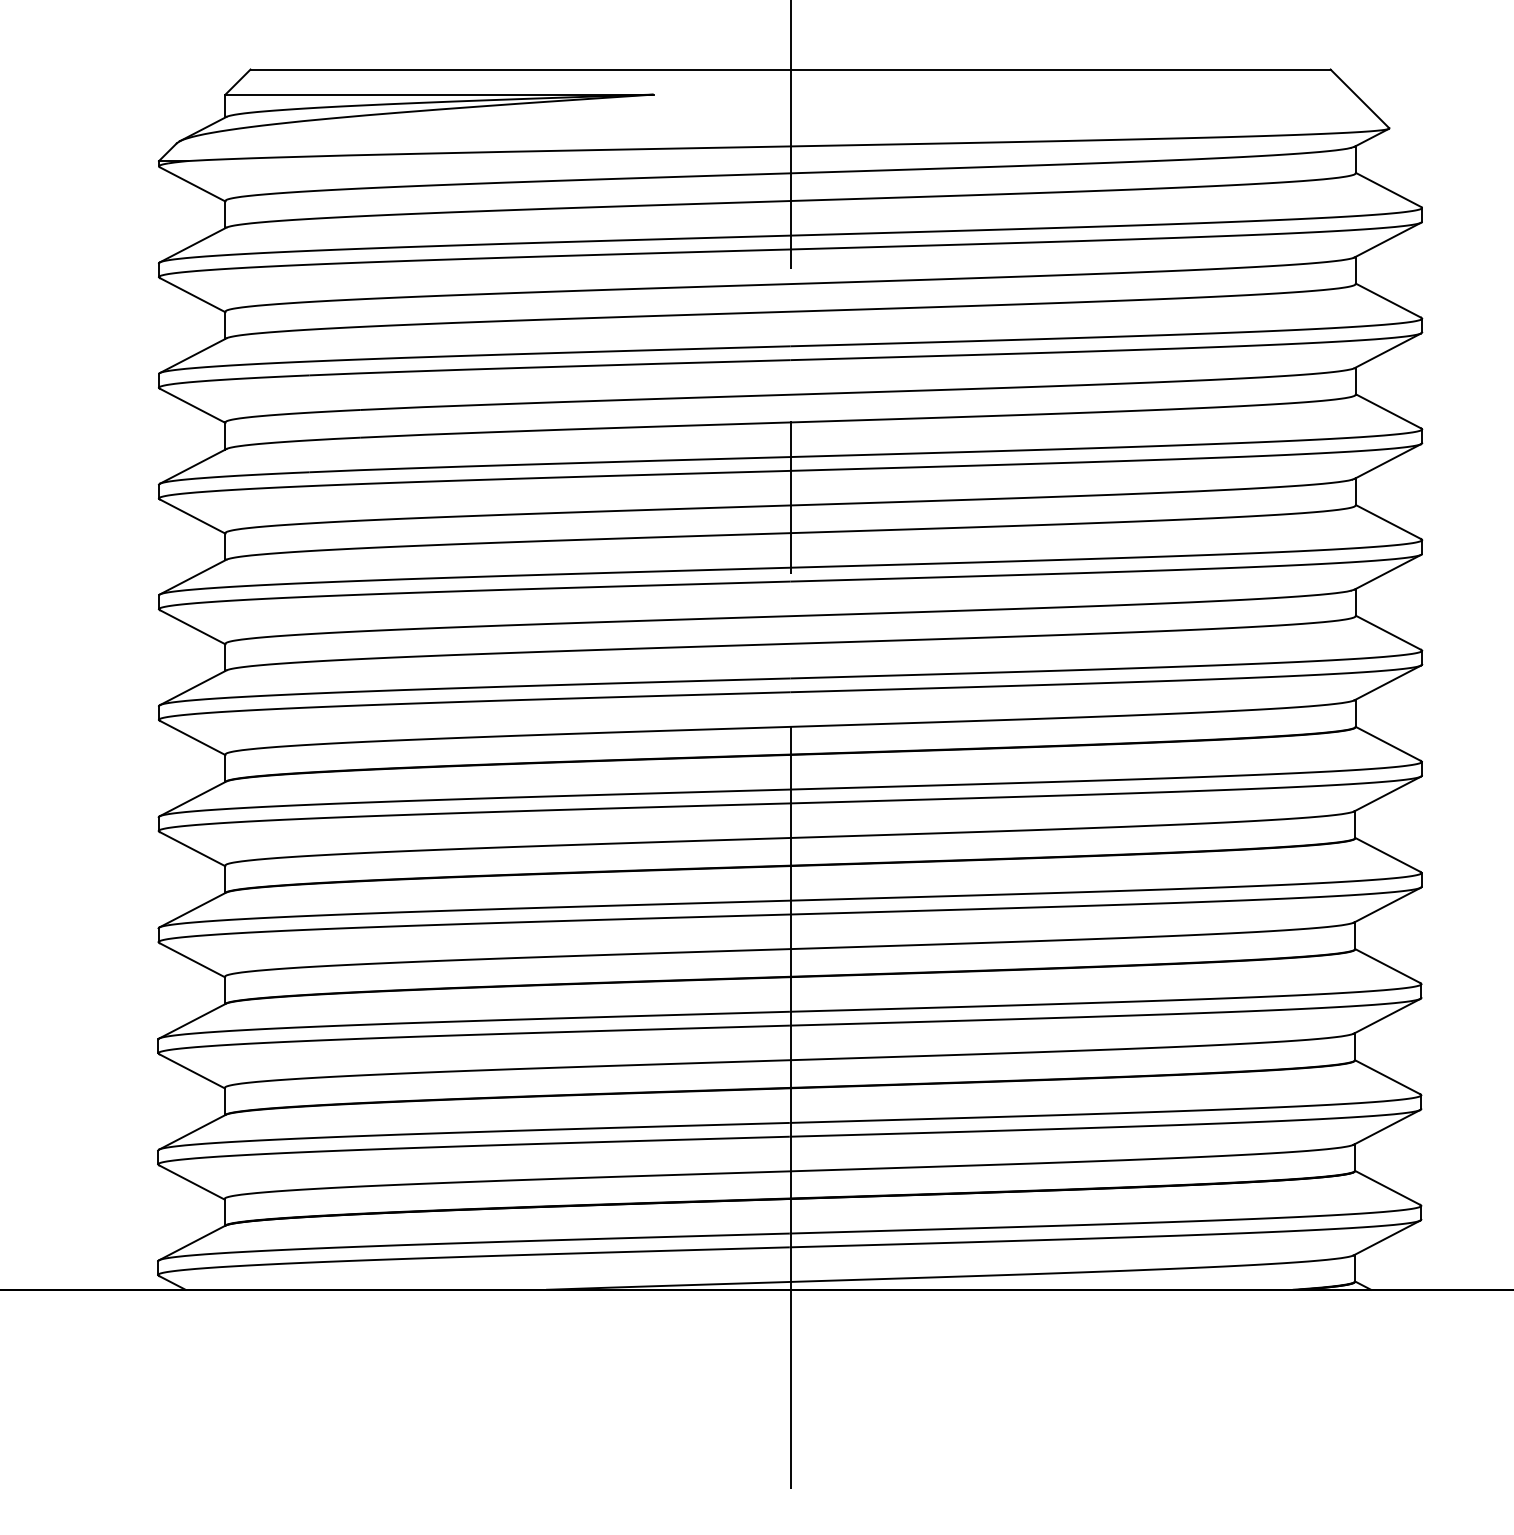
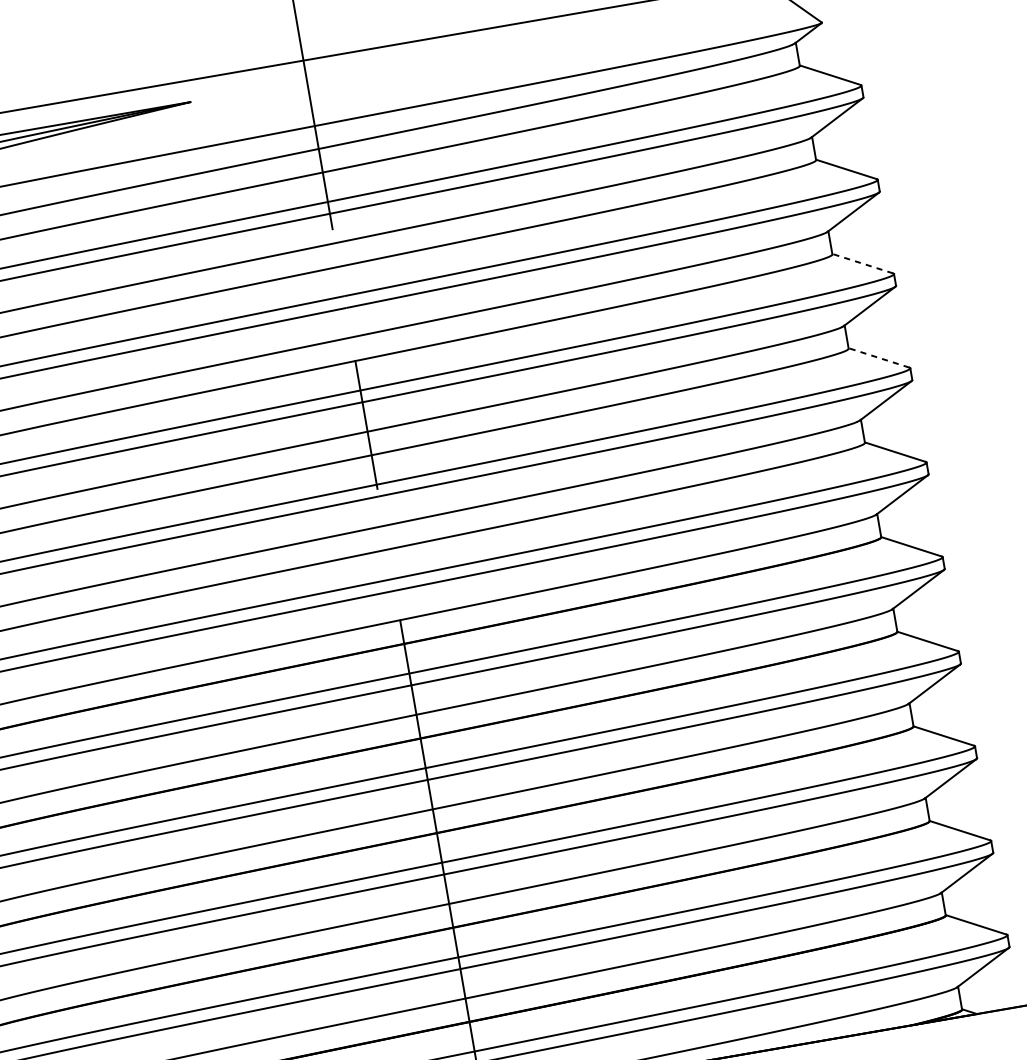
line: (1388, 411) -> (862, 263), solid -> dashed
line: (1388, 522) -> (879, 358), solid -> dashed

